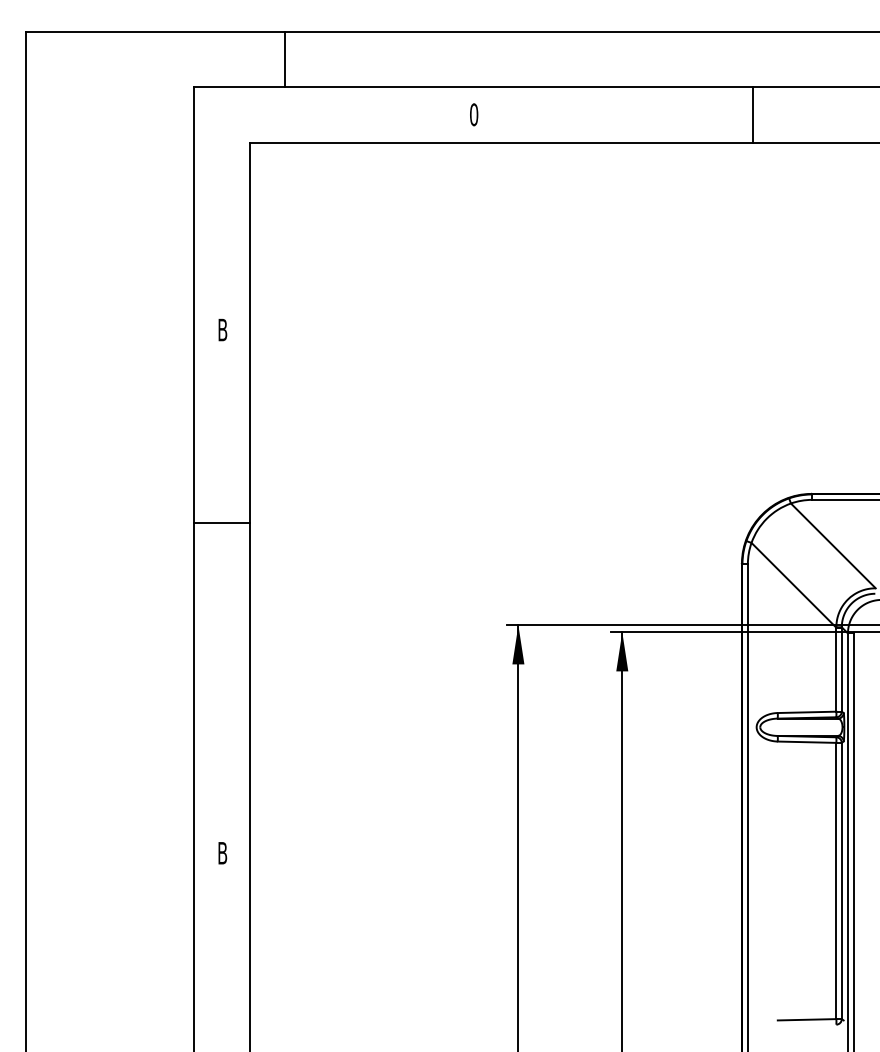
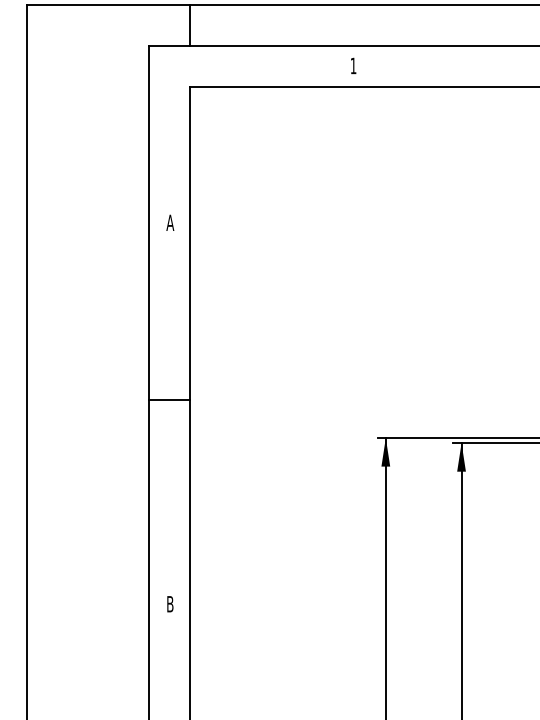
line: (285, 59) -> (190, 25), moved
text: (474, 114) -> (353, 65), 0 -> 1
text: (222, 329) -> (170, 222), B -> A
line: (222, 522) -> (170, 400), moved

